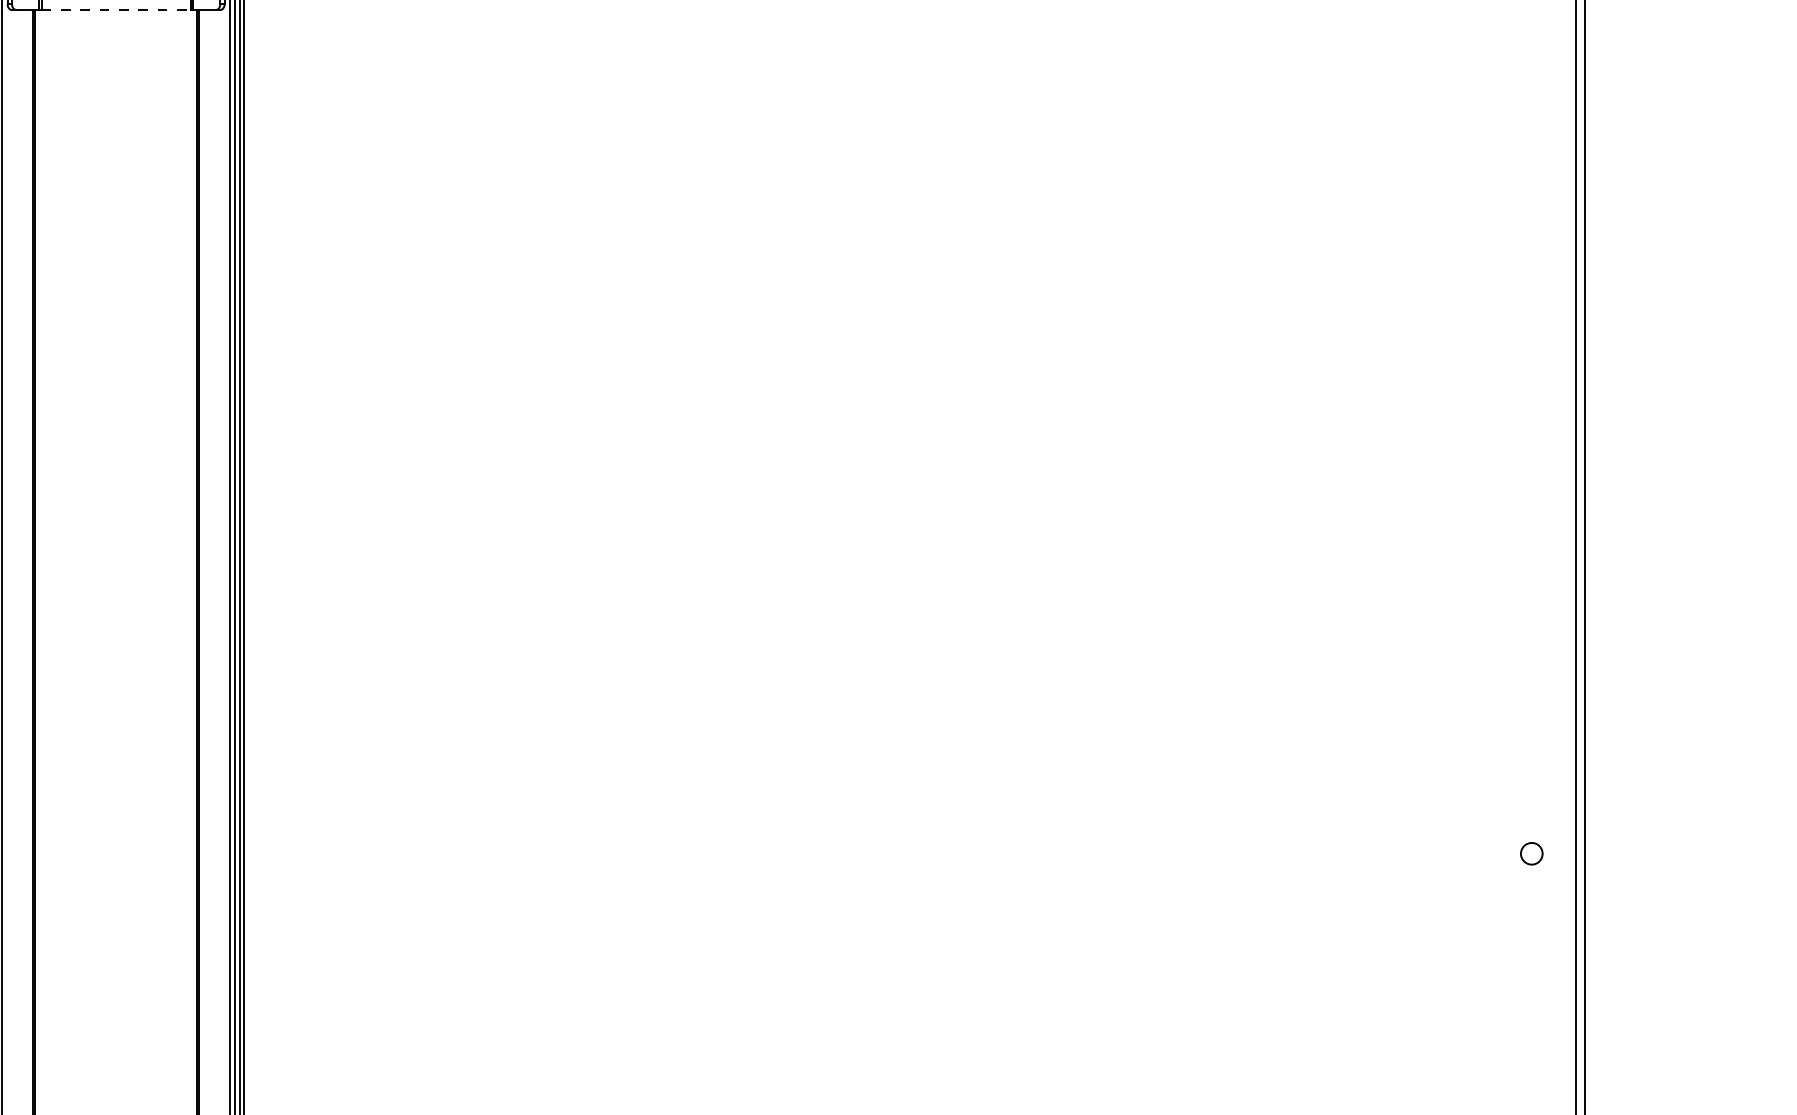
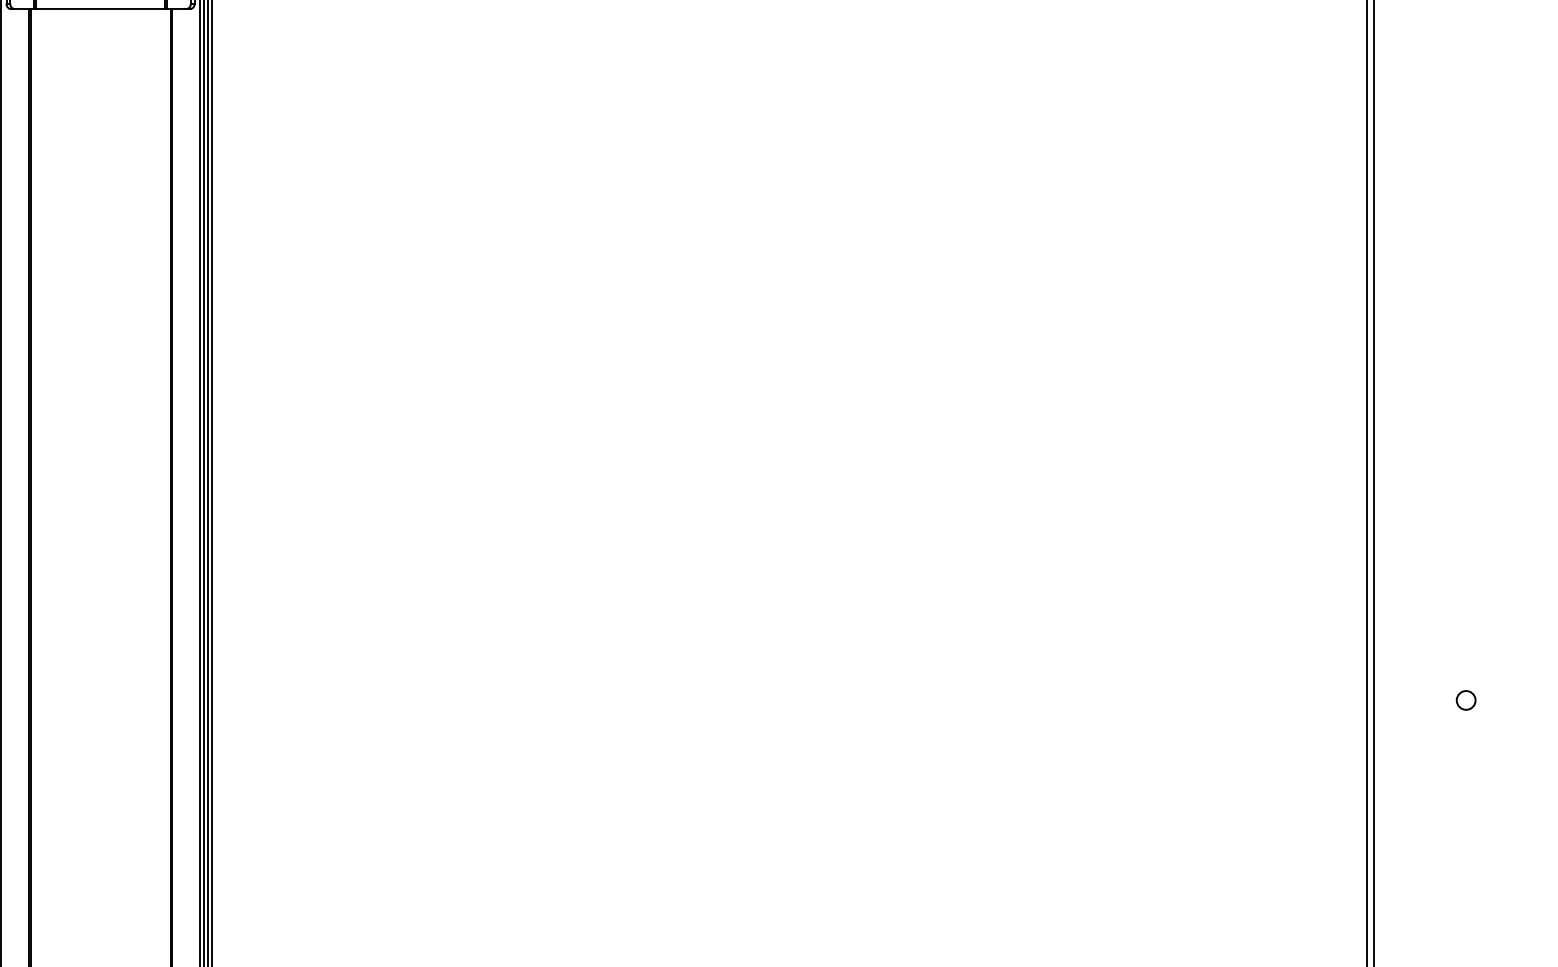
line: (116, 9) -> (100, 8), dashed -> solid
circle: (1531, 853) -> (1465, 700), moved

